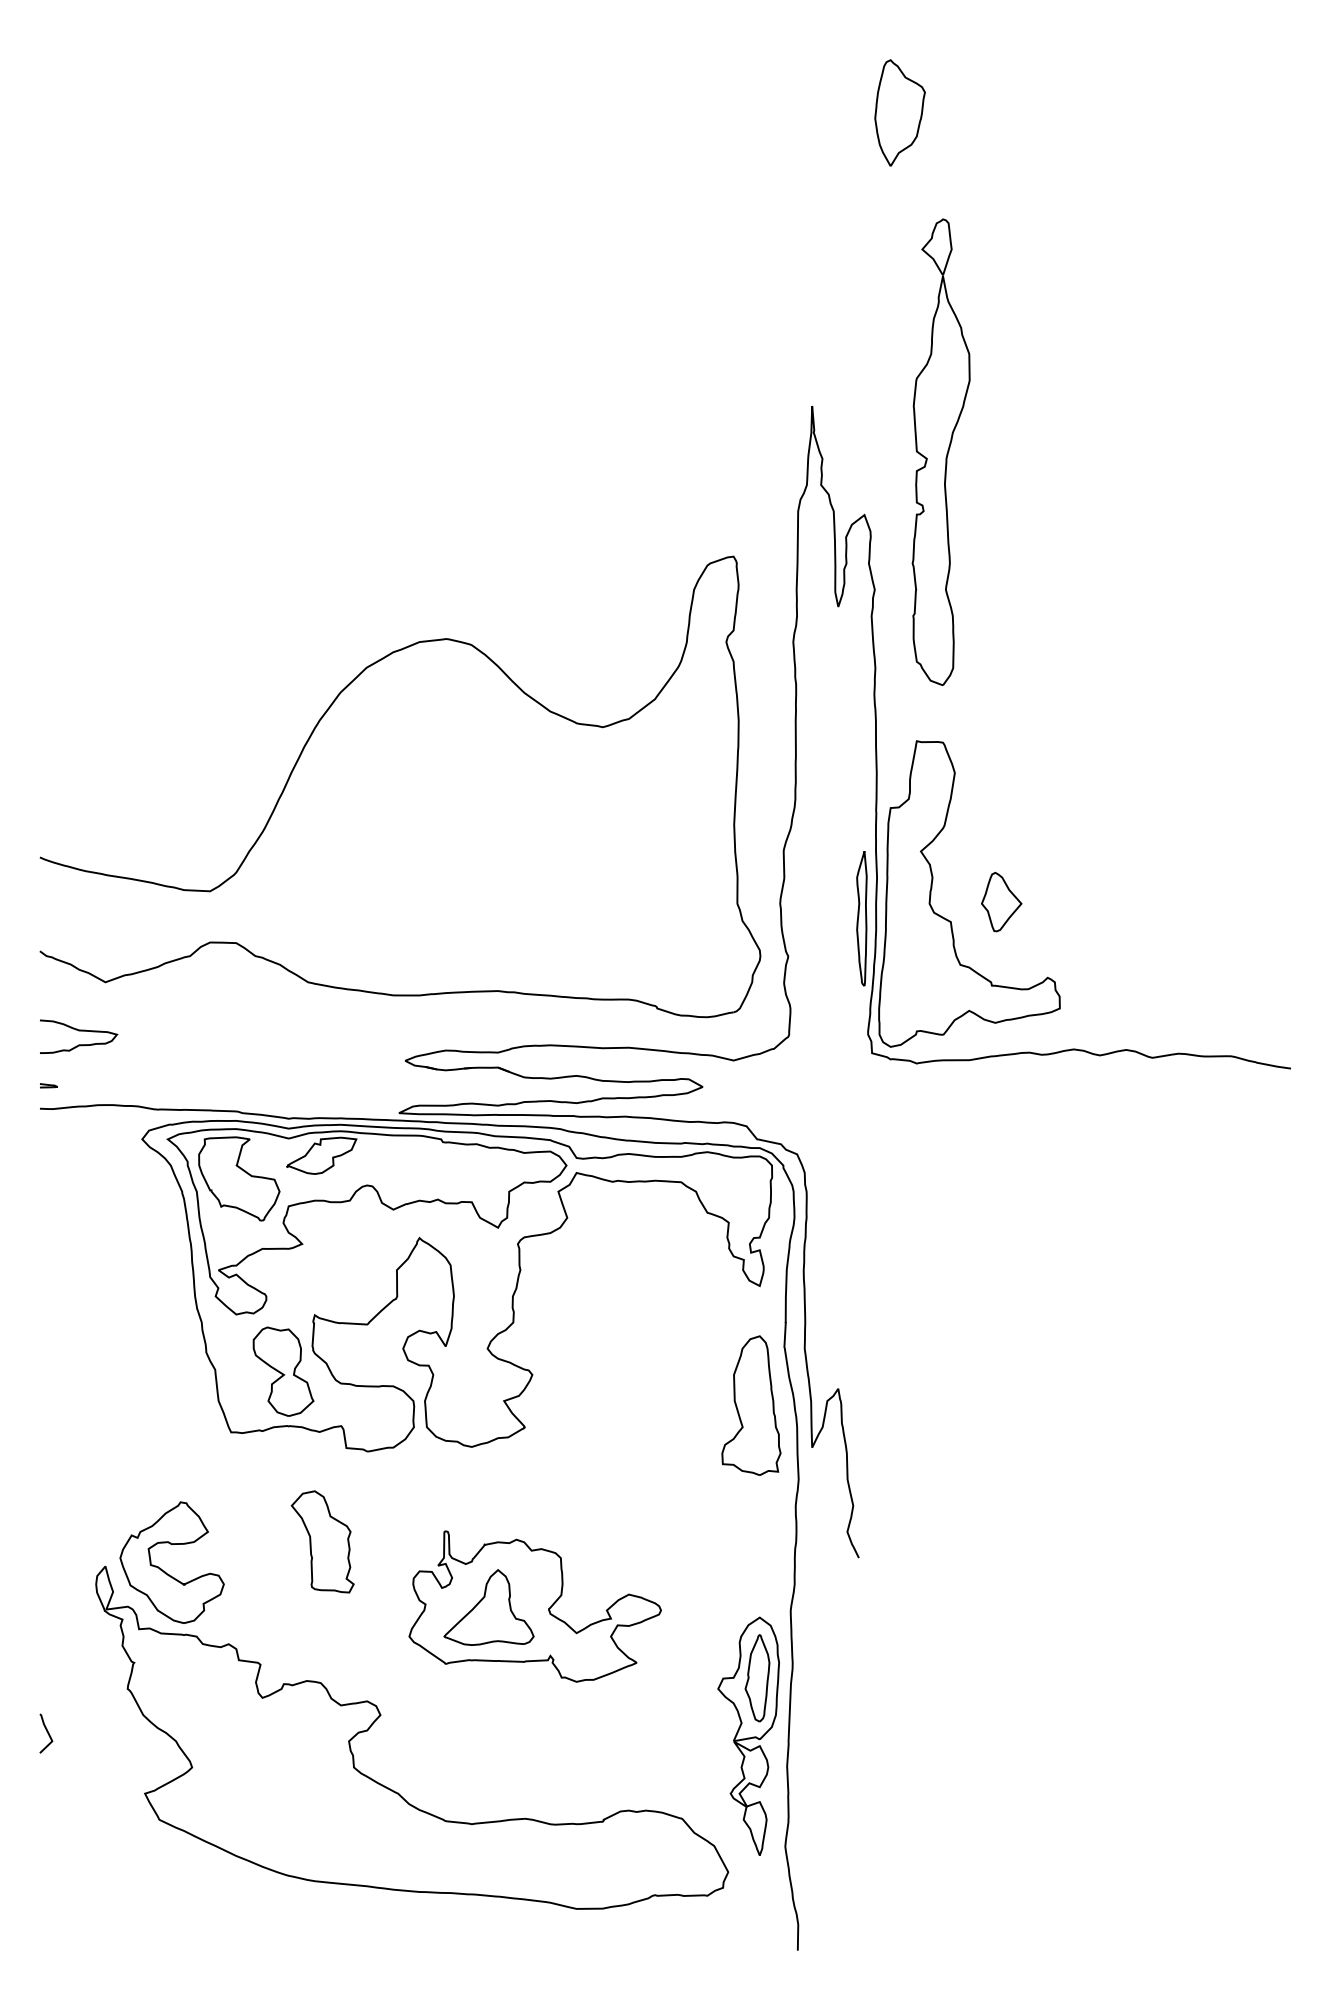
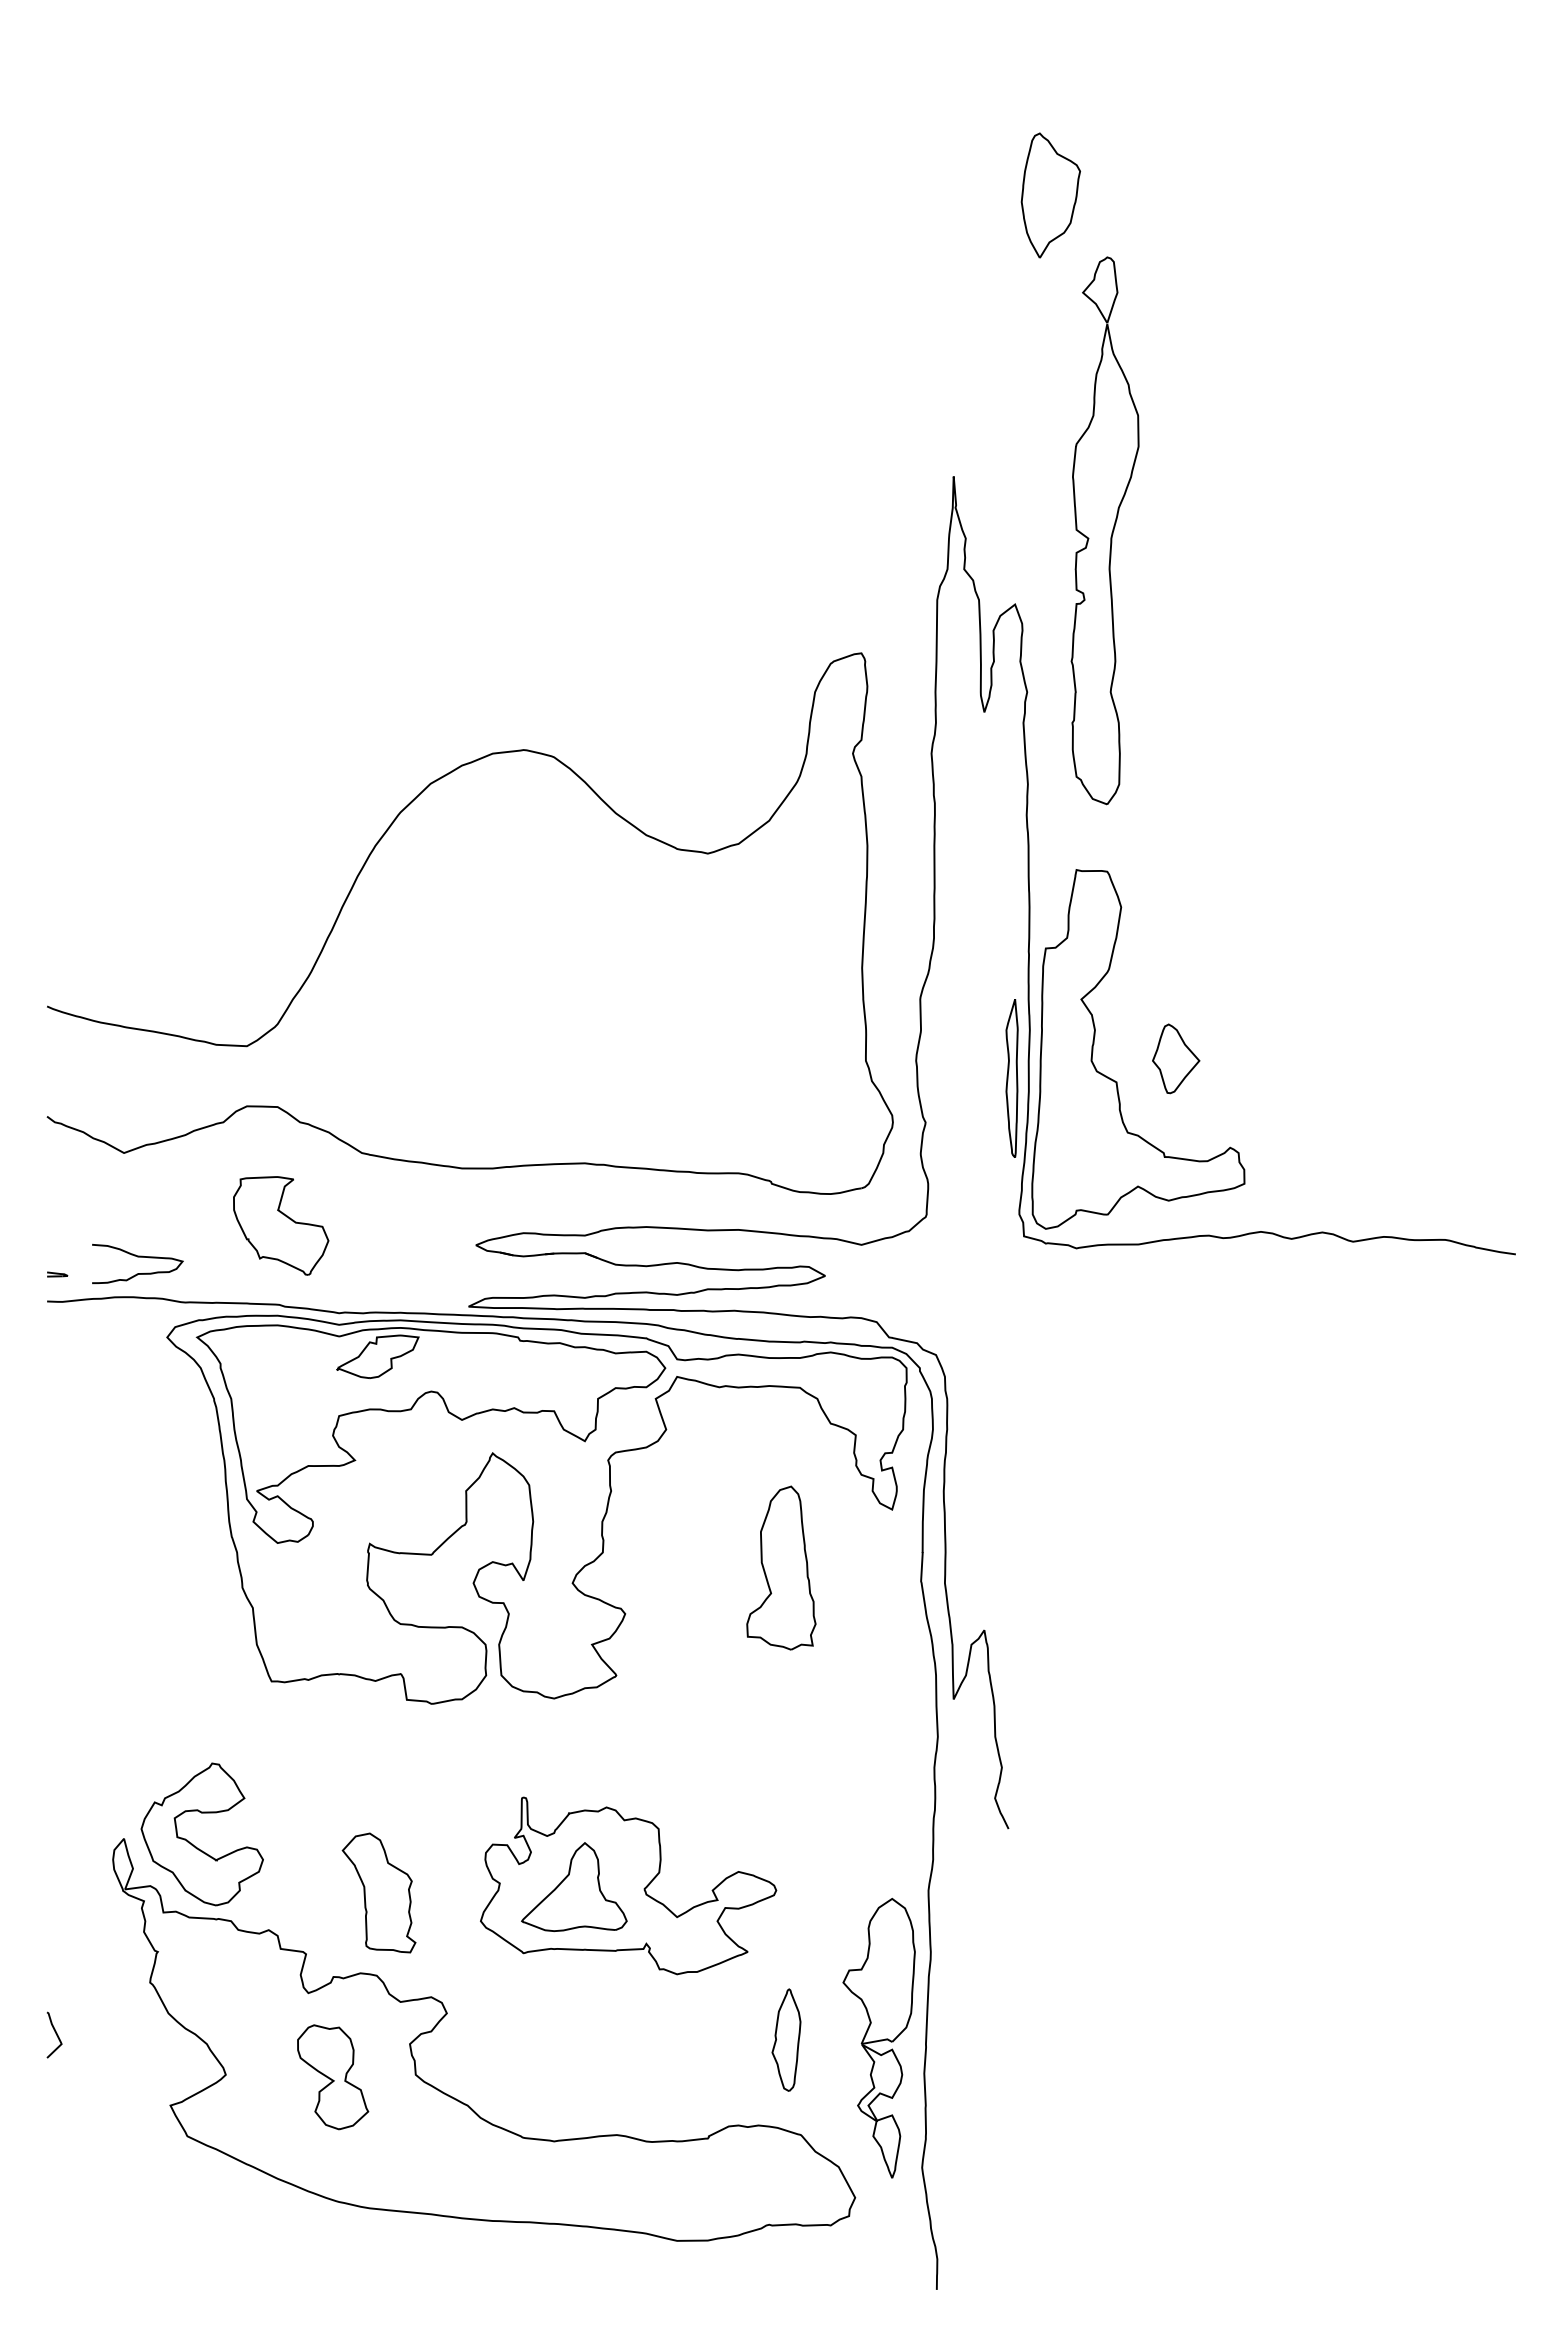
part: (899, 112) -> (1050, 195), moved
curve: (78, 1031) -> (137, 1257), moved
part: (239, 1178) -> (281, 1225), moved
part: (283, 1371) -> (333, 2077), moved
part: (751, 1405) -> (781, 1567), moved
part: (322, 1541) -> (378, 1892), moved
part: (757, 1677) -> (786, 2039), moved

